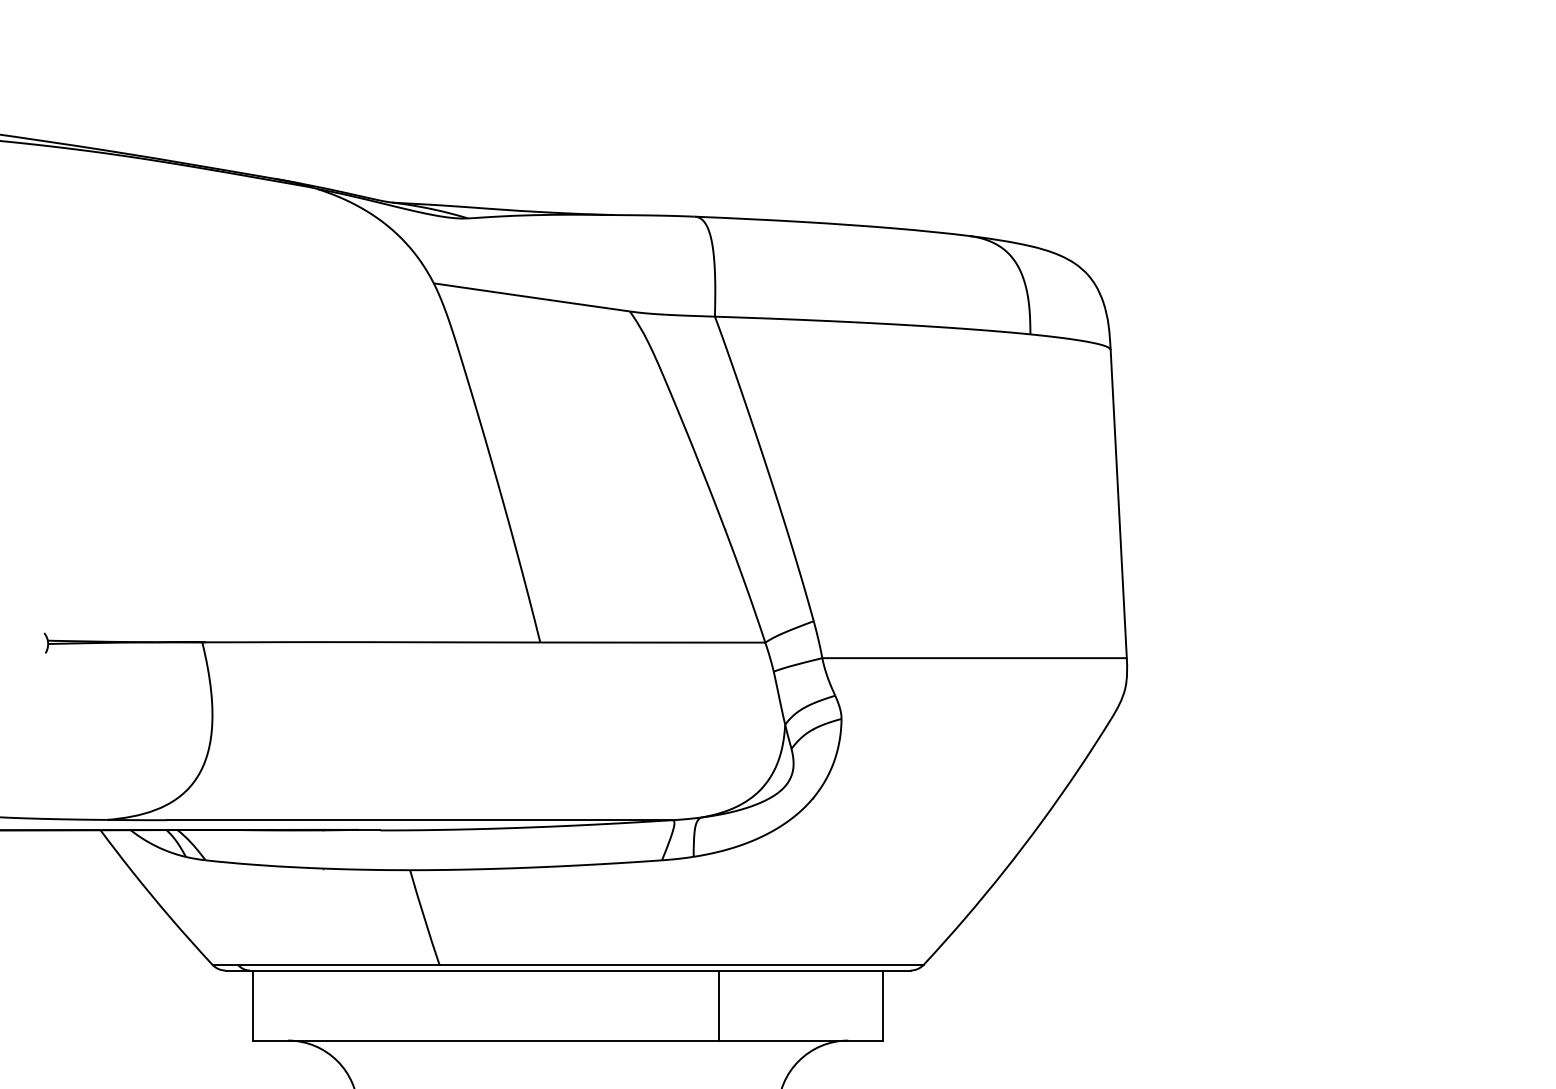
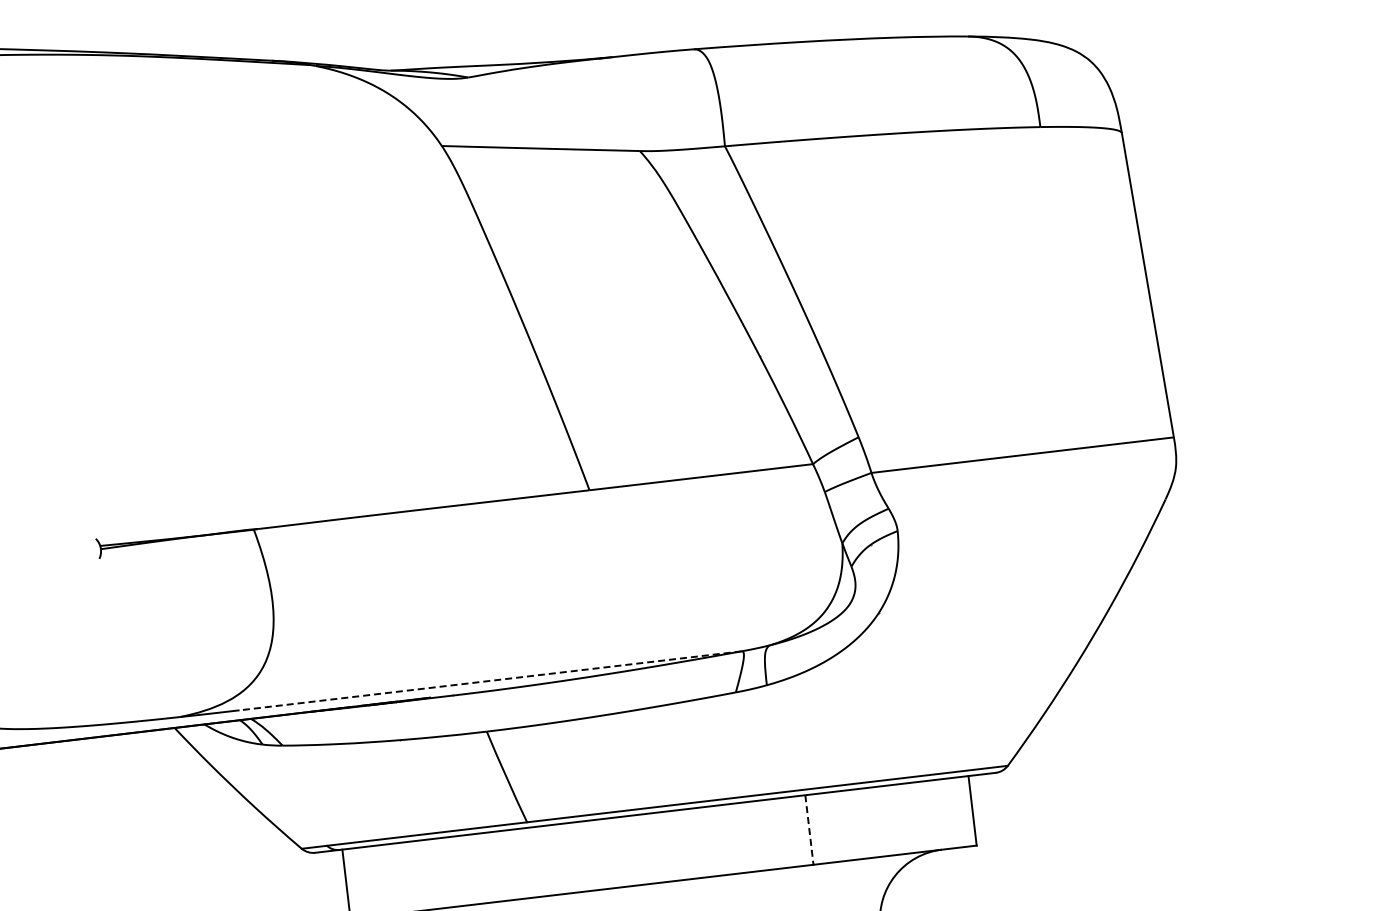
line: (419, 820) -> (490, 681), solid -> dashed
line: (719, 1006) -> (809, 830), solid -> dashed

